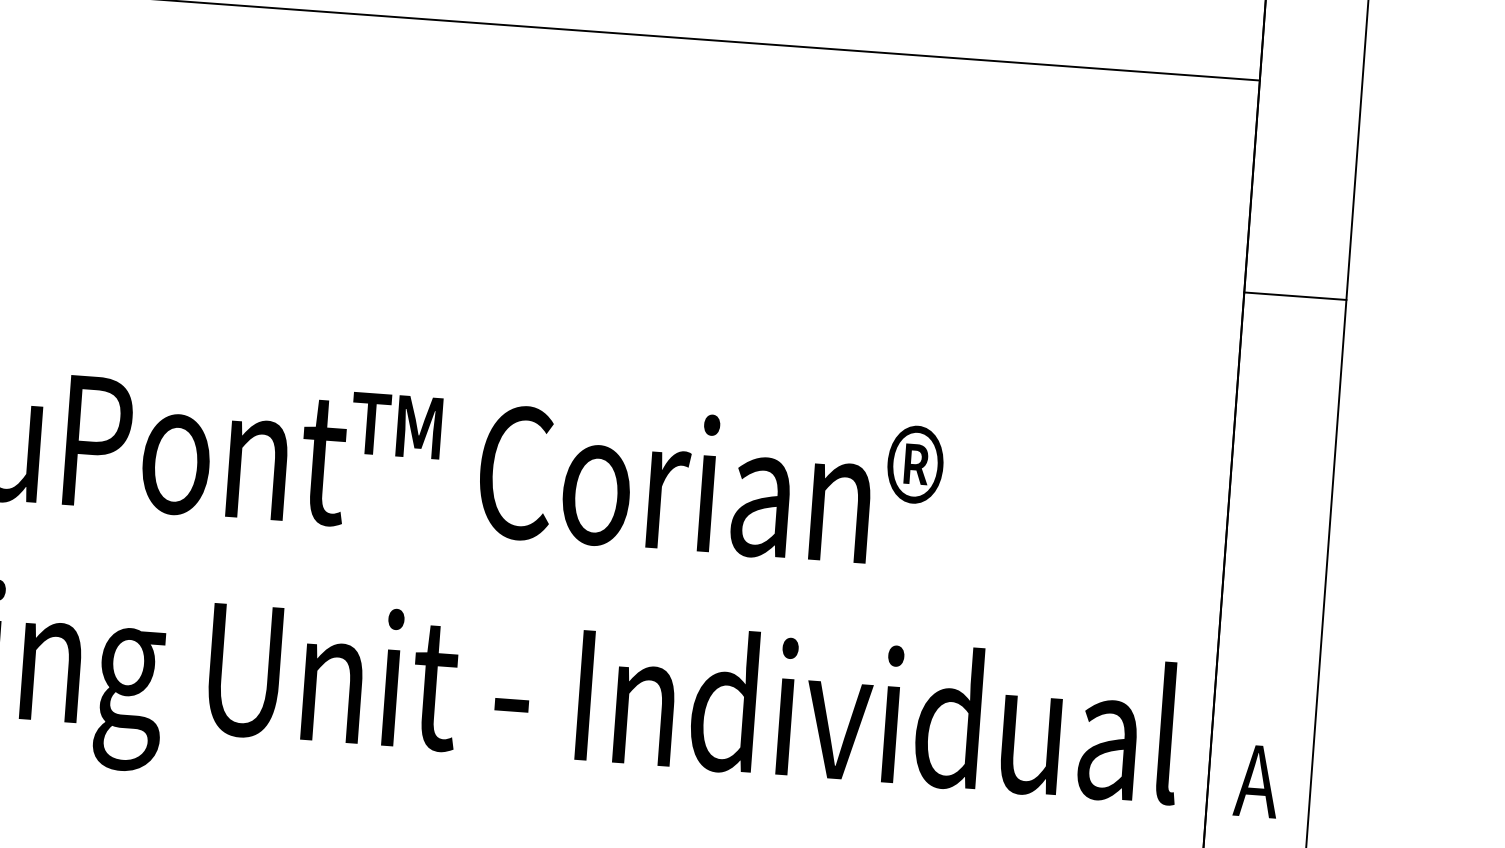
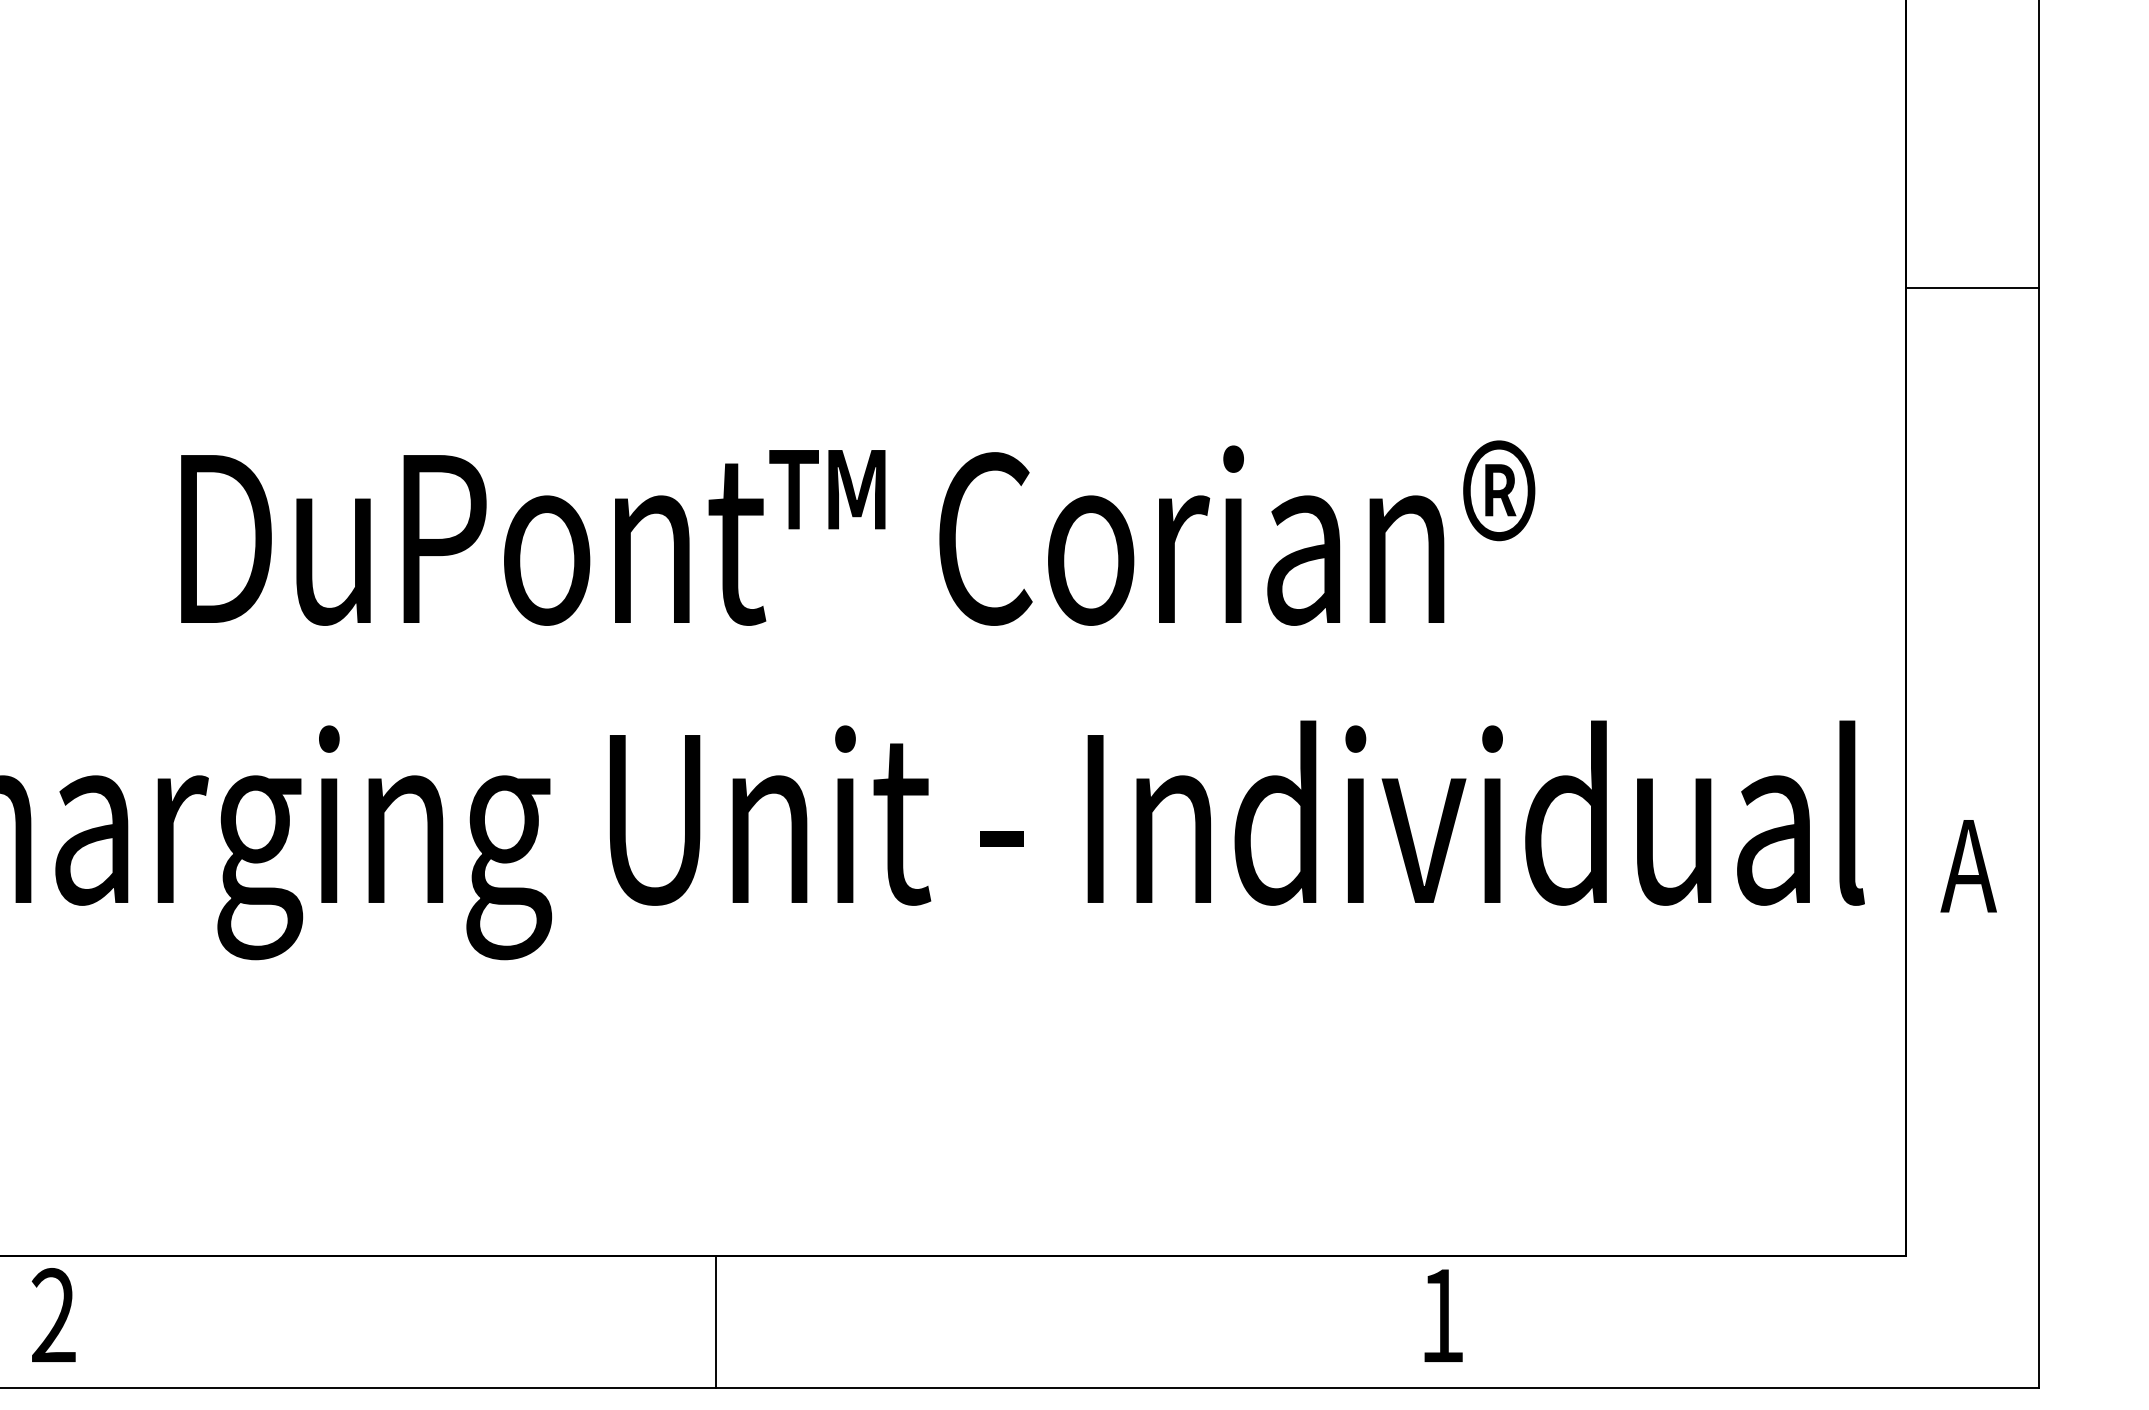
line: (1295, 295) -> (1972, 287), moved

